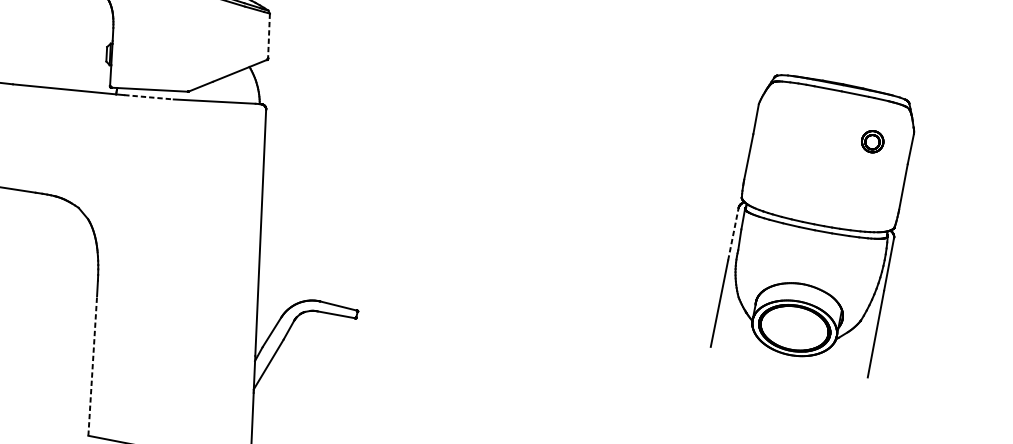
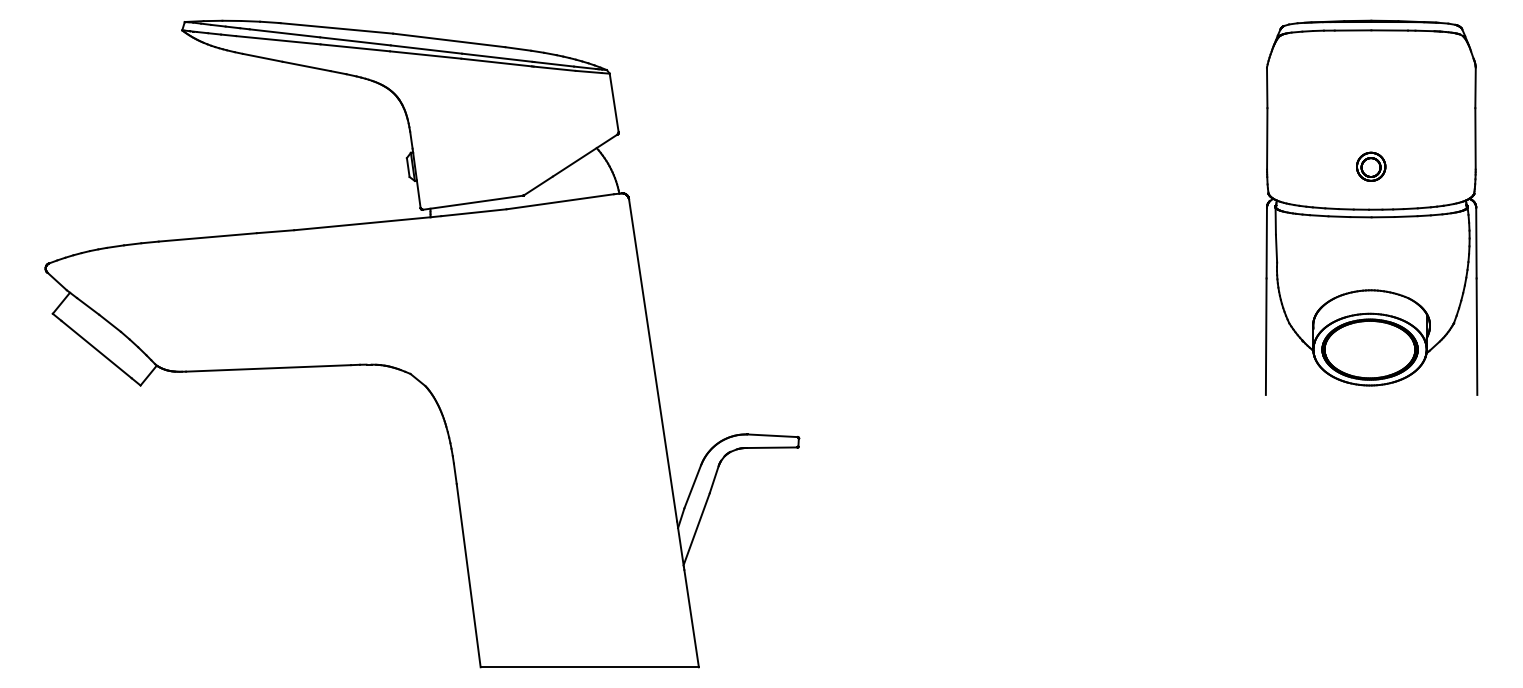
line: (269, 35) -> (614, 102), dashed -> solid
line: (148, 97) -> (473, 212), dashed -> solid
part: (872, 141) -> (1371, 166), moved
line: (733, 233) -> (1266, 242), dashed -> solid
line: (92, 365) -> (468, 575), dashed -> solid

